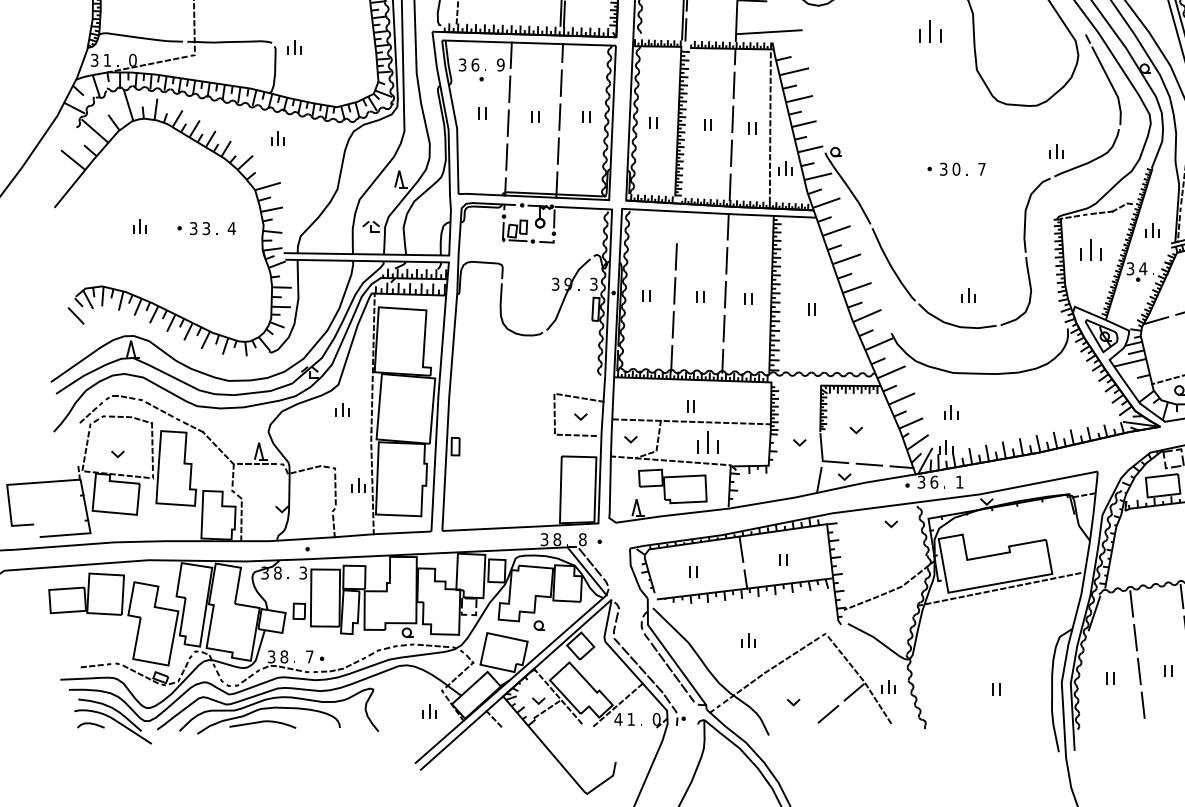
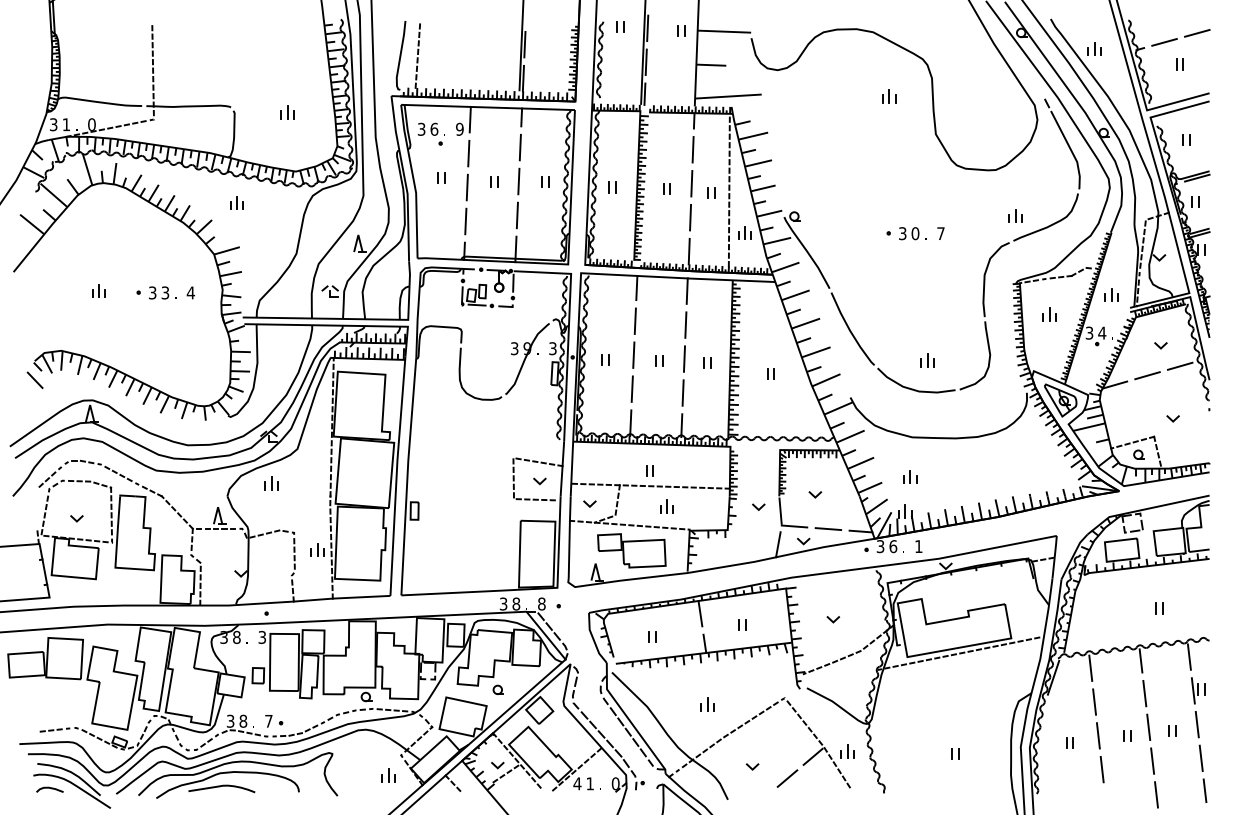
part: (930, 32) -> (889, 96), size x0.62
part: (294, 48) -> (287, 112), moved
line: (677, 223) -> (636, 287), added
part: (1090, 250) -> (1049, 314), size x0.62
part: (342, 410) -> (271, 483), moved
part: (707, 442) -> (666, 506), size x0.62
line: (891, 525) -> (833, 620), moved

